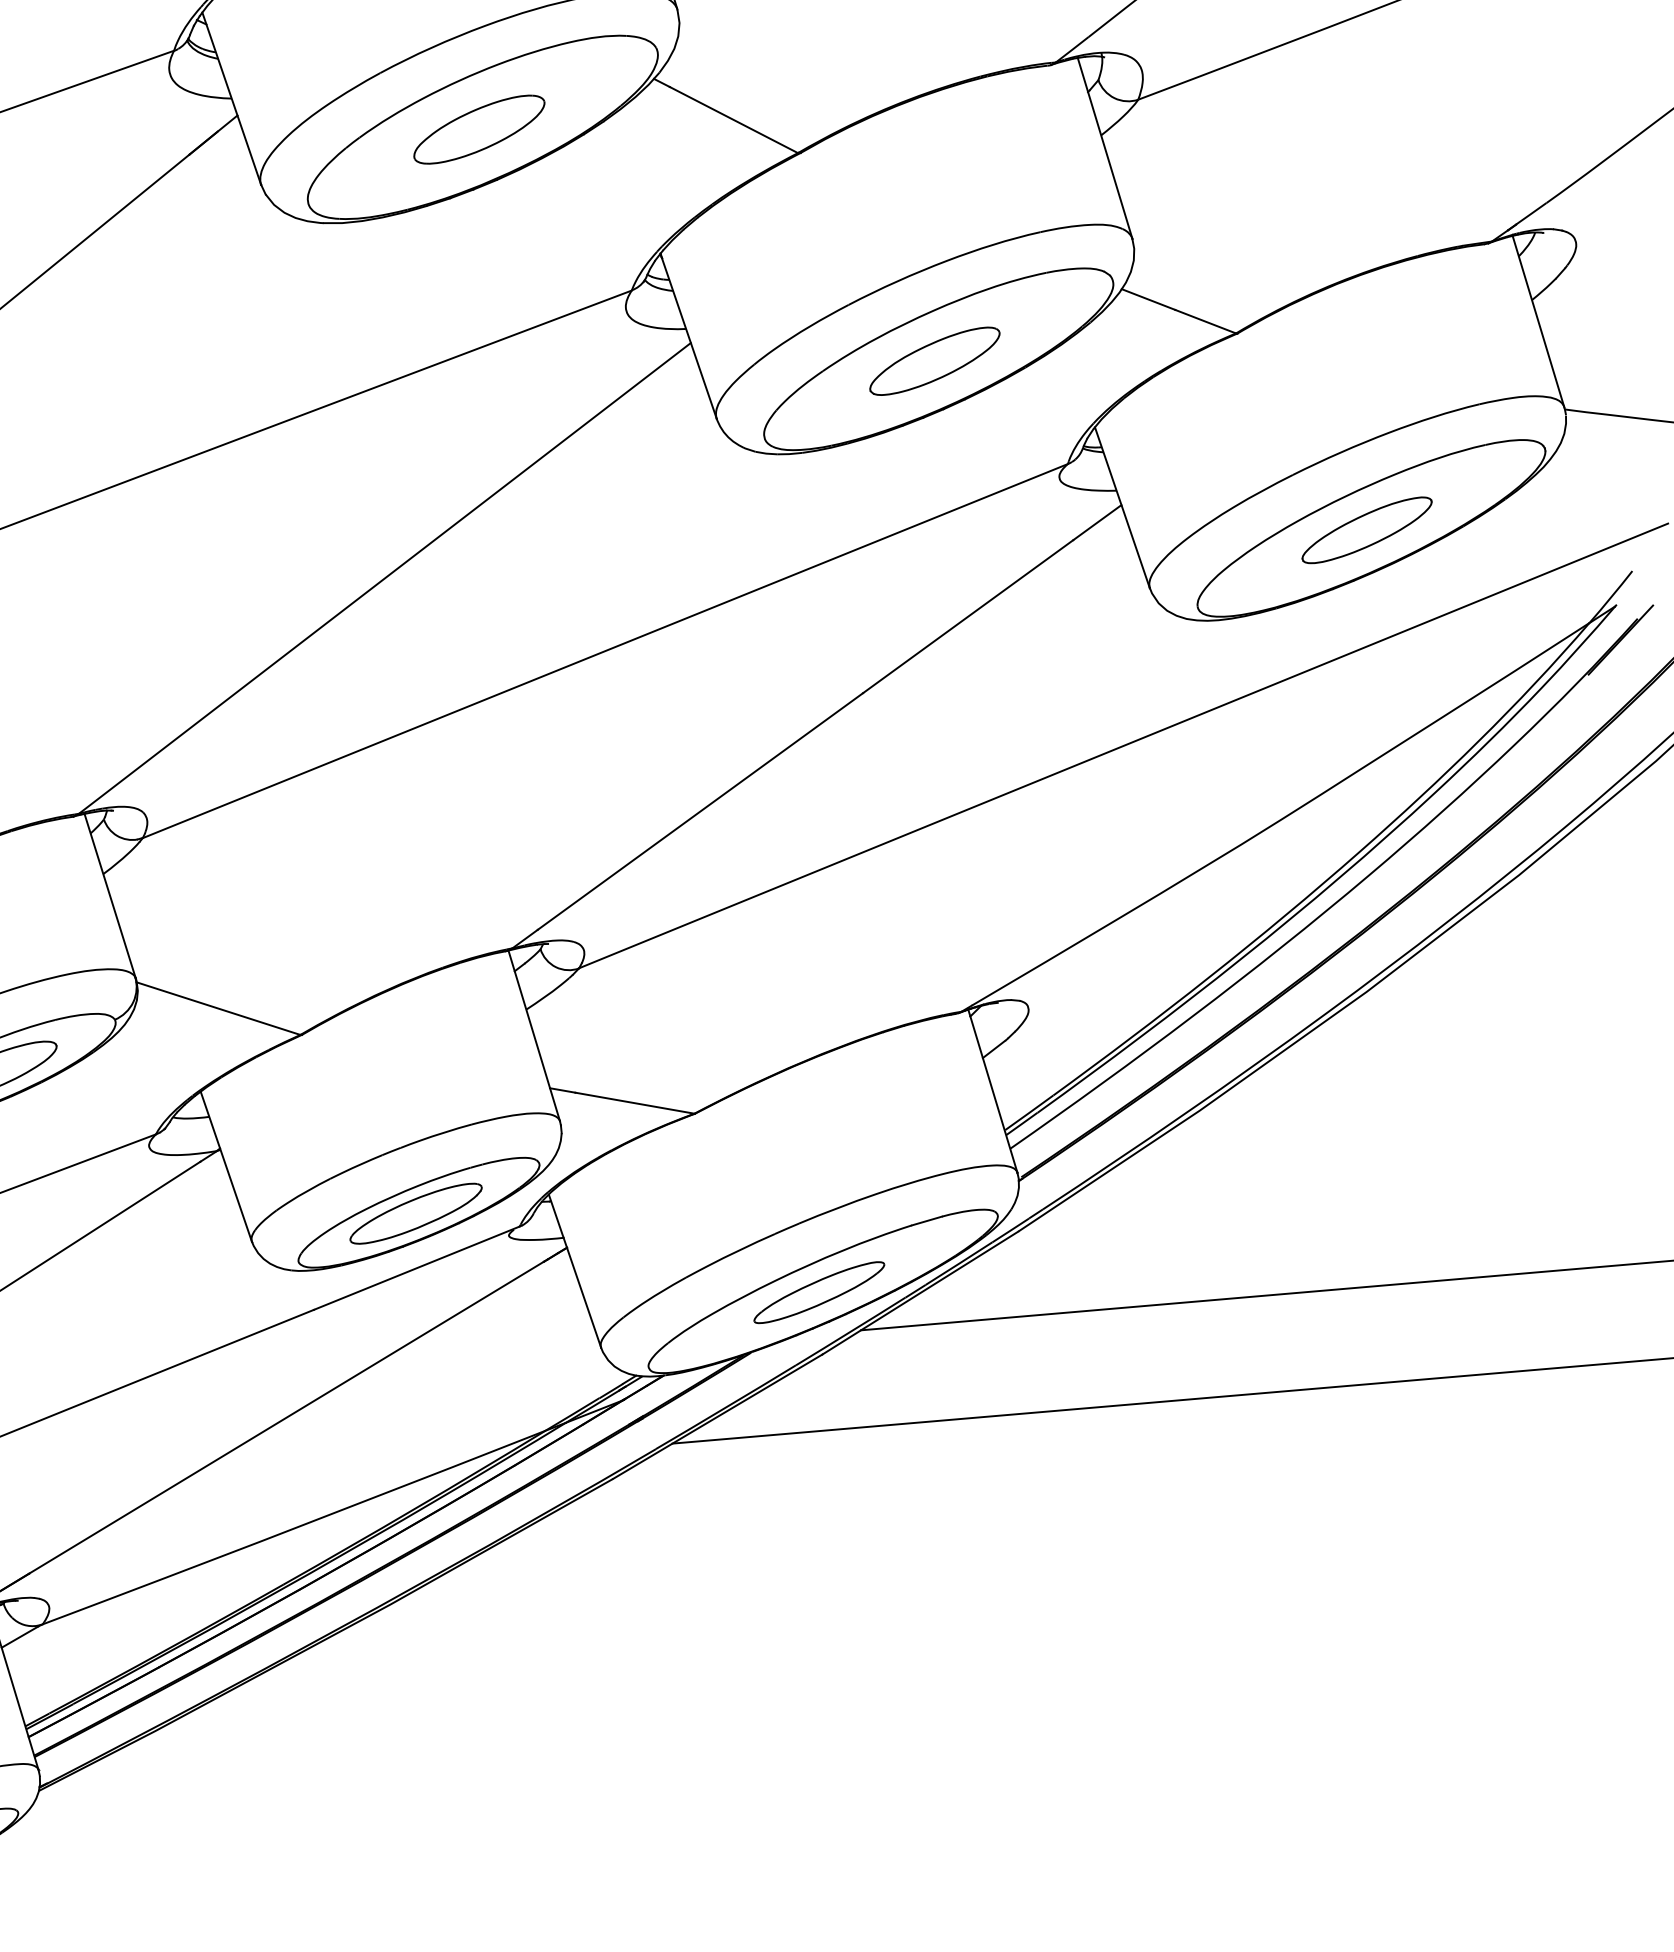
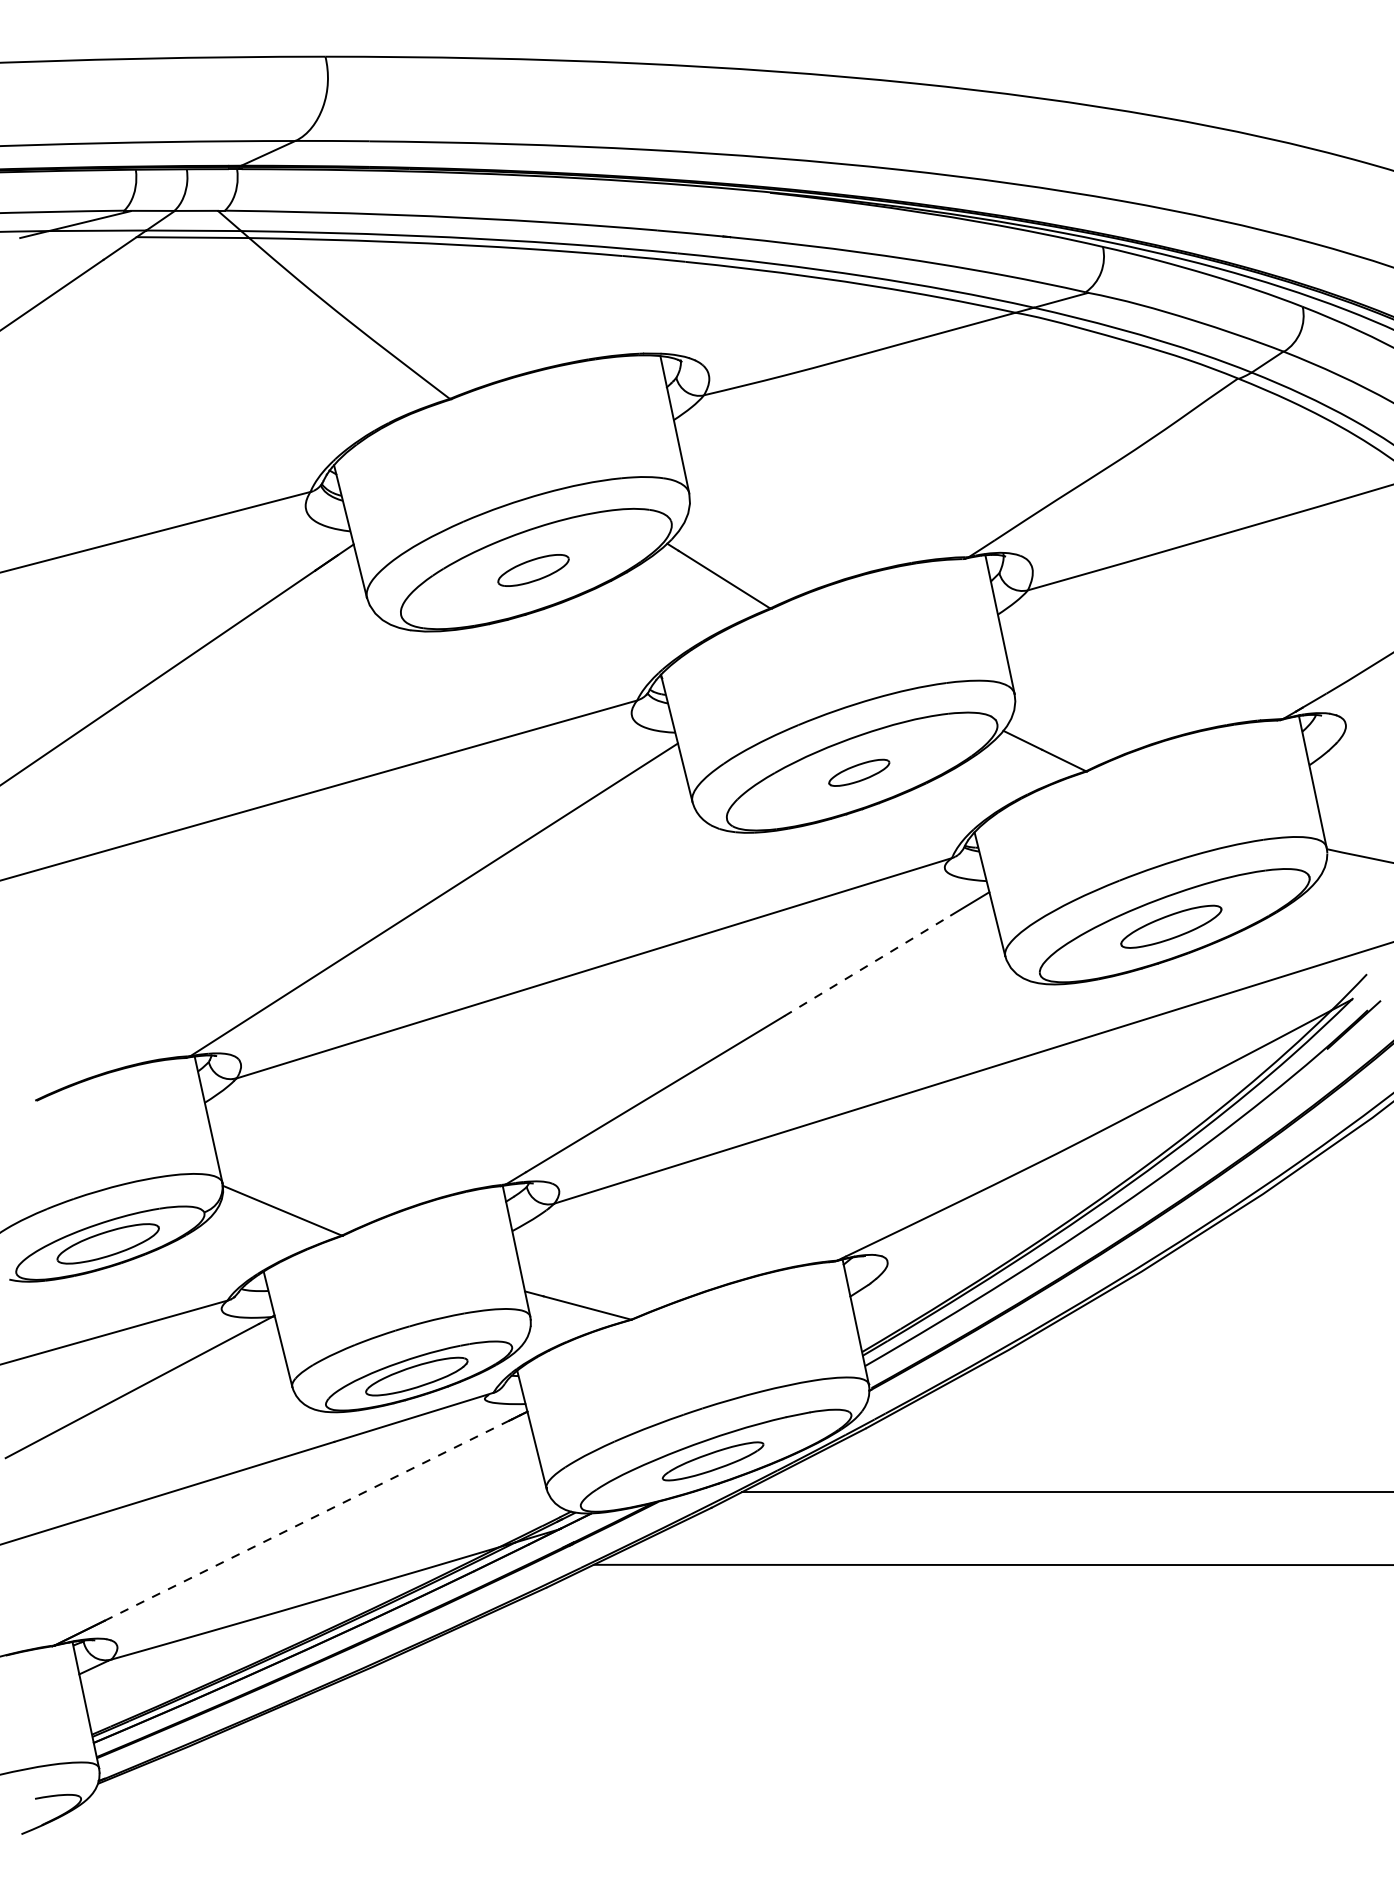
part: (479, 129) -> (533, 570), size x0.7
part: (935, 360) -> (859, 772), size x0.6
line: (969, 616) -> (868, 965), solid -> dashed
line: (285, 1417) -> (306, 1520), solid -> dashed

